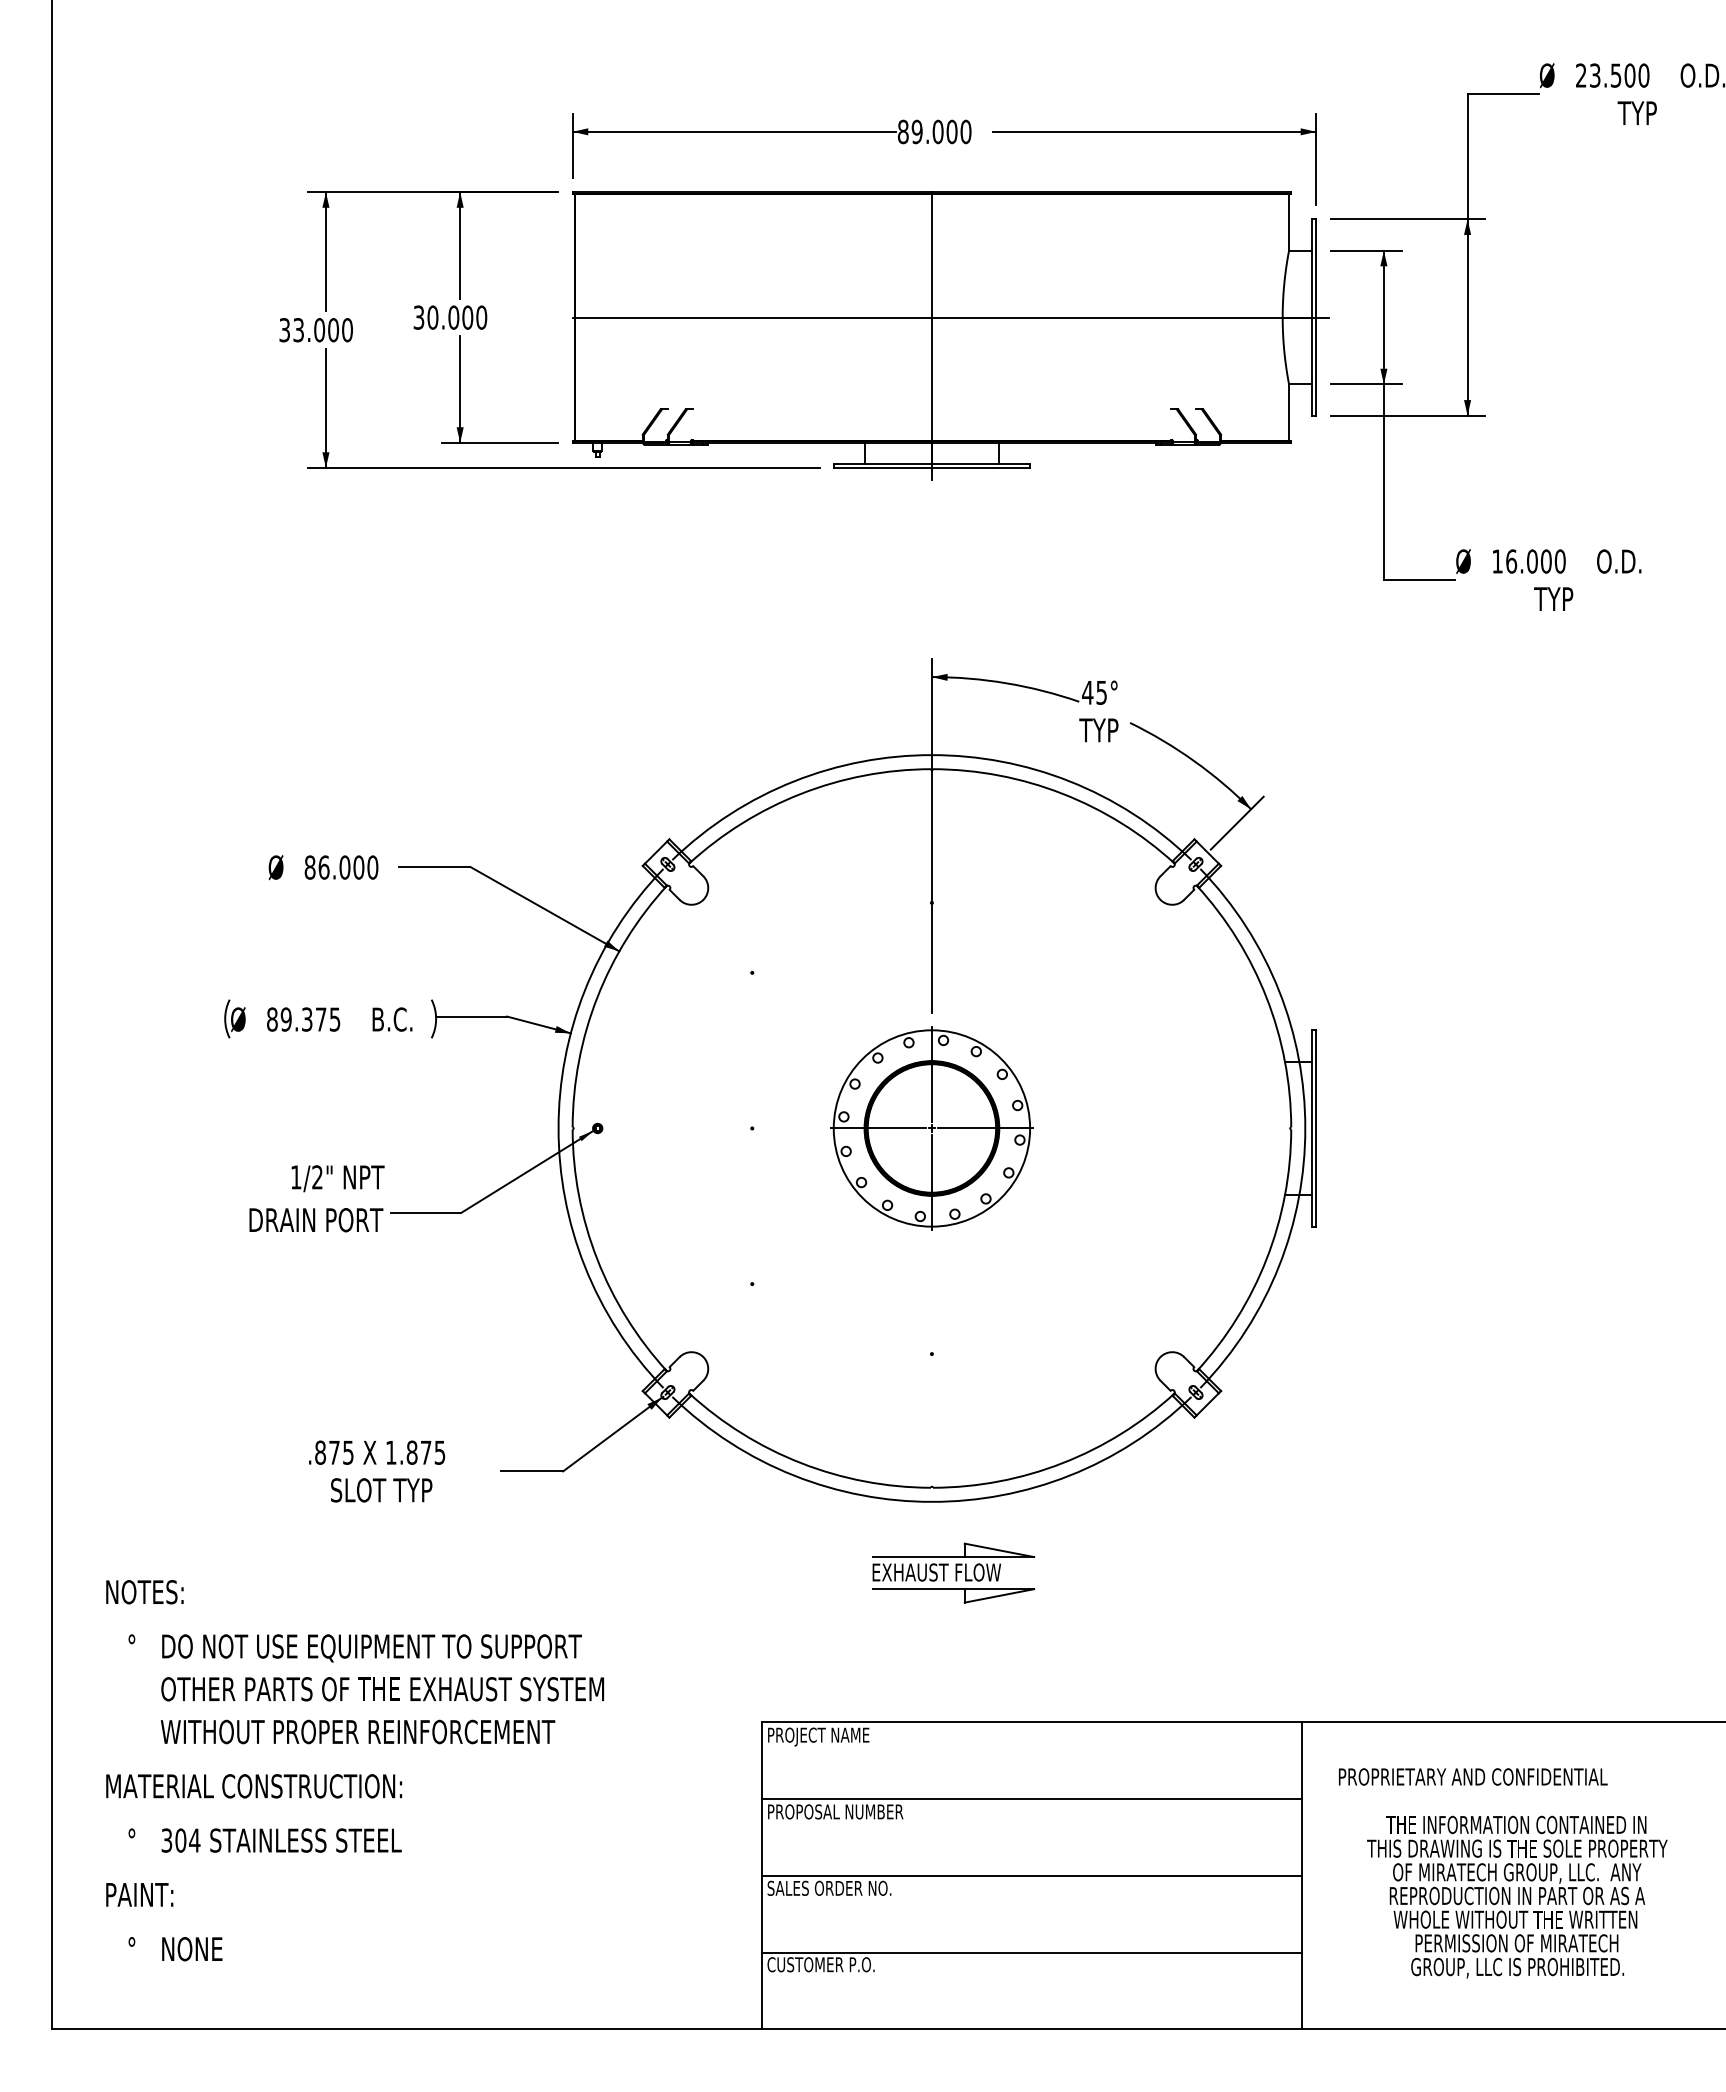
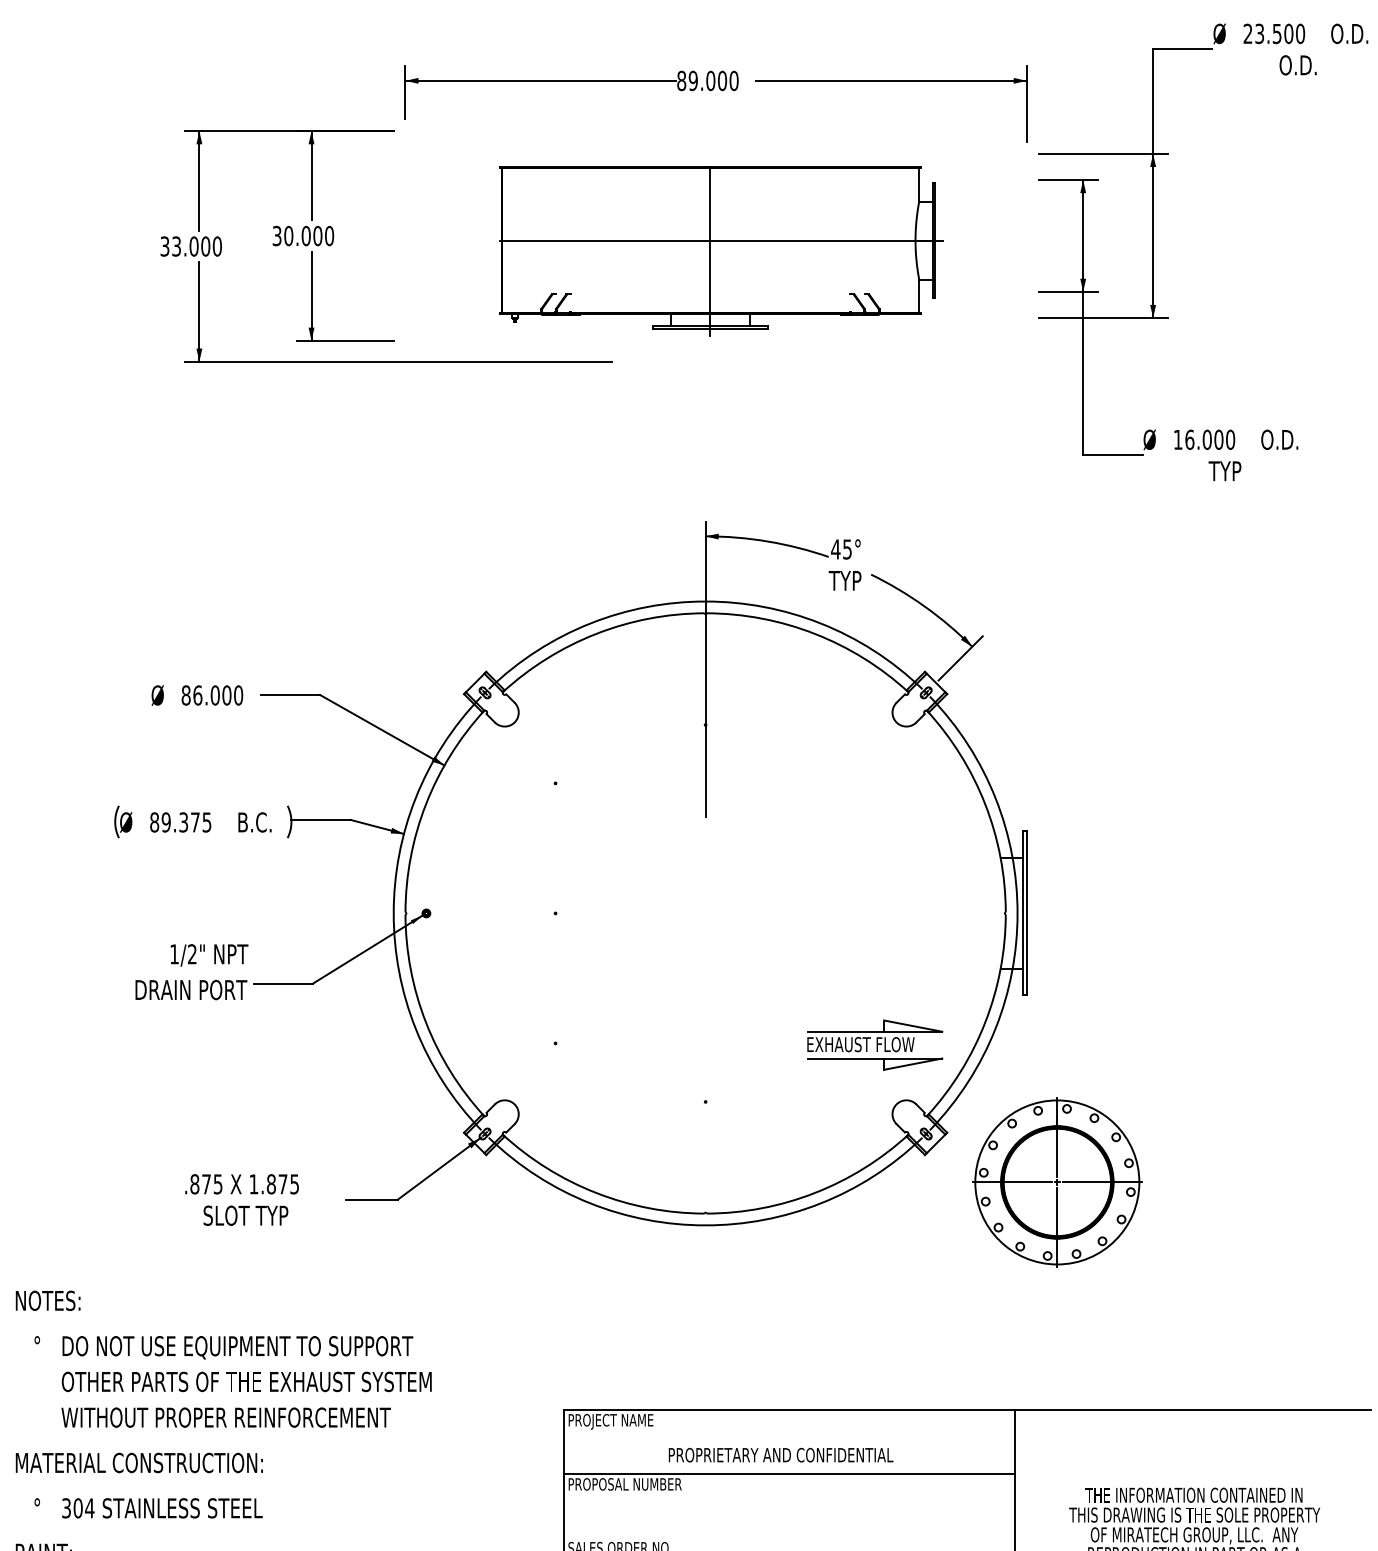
text: (1640, 113) -> (1297, 65), TYP -> O.D.
part: (950, 335) -> (721, 250), size x0.7
part: (931, 1128) -> (1056, 1182), moved
part: (953, 1572) -> (874, 1044), moved
text: (1473, 1776) -> (781, 1454), moved
line: (1031, 1875) -> (788, 1537), removed

